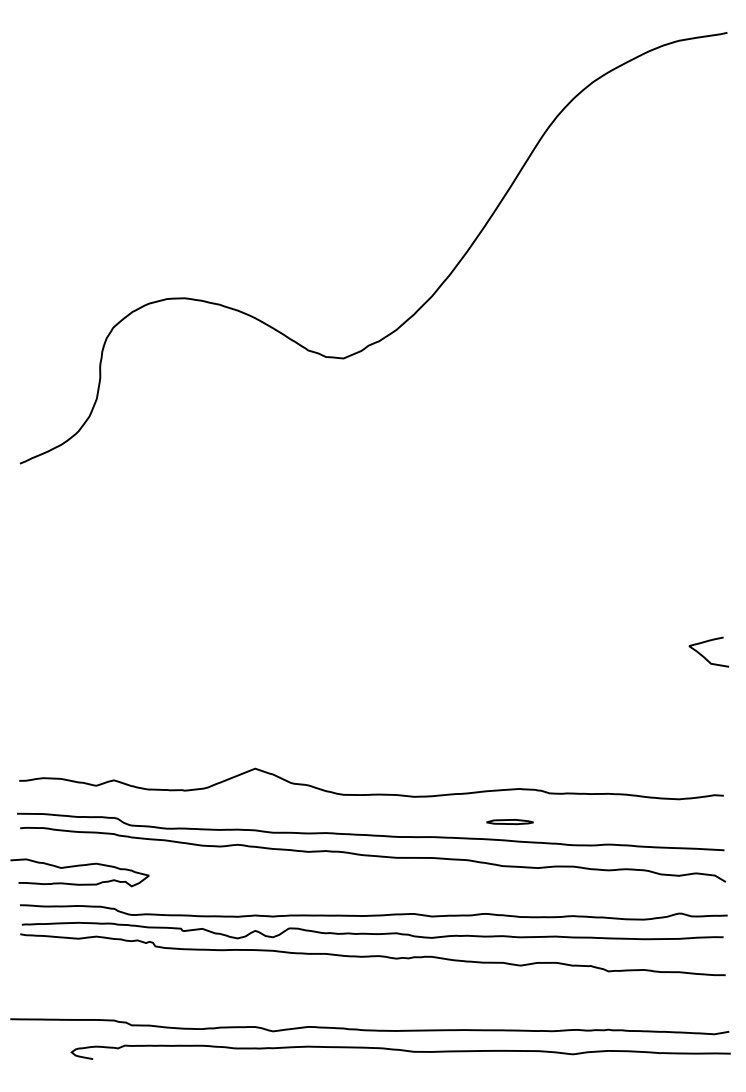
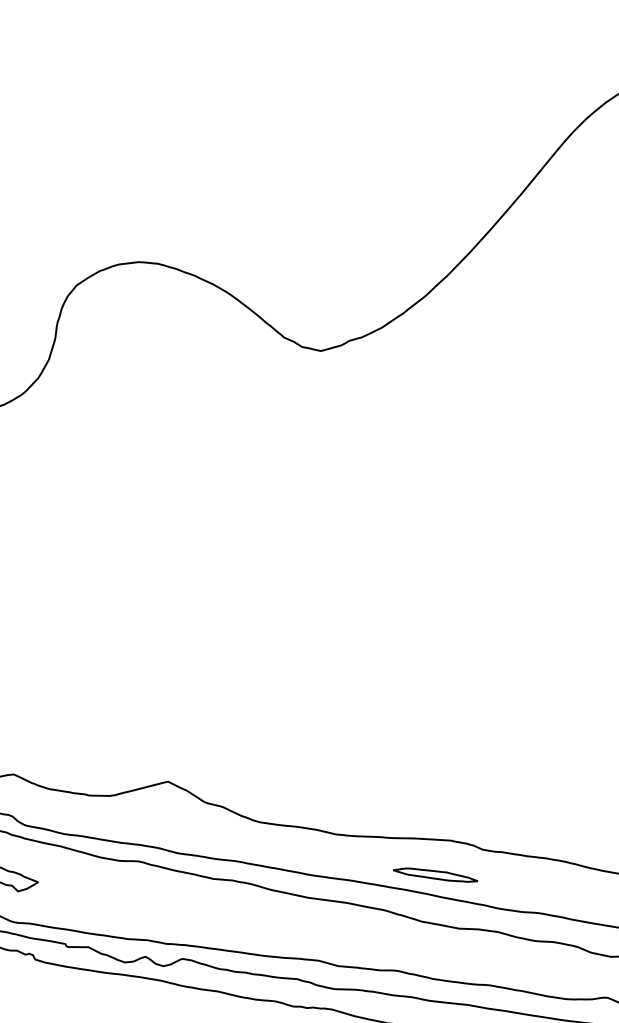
part: (509, 821) -> (435, 874), size x1.67

